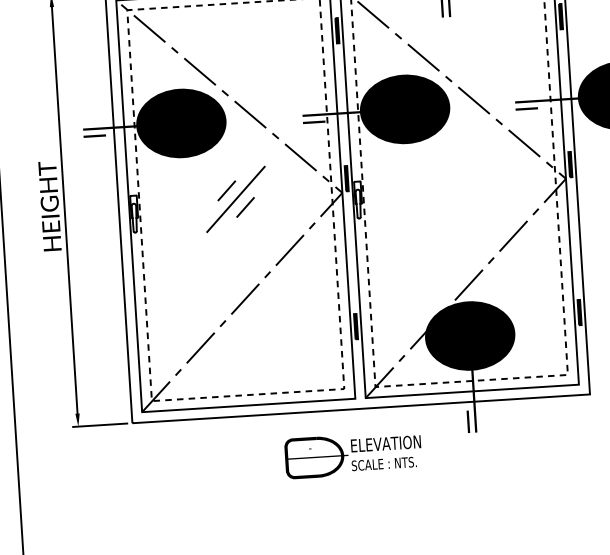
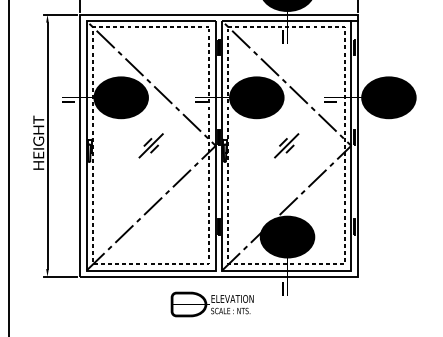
part: (459, 185) -> (286, 145), added
part: (234, 199) -> (150, 145), size x0.62

